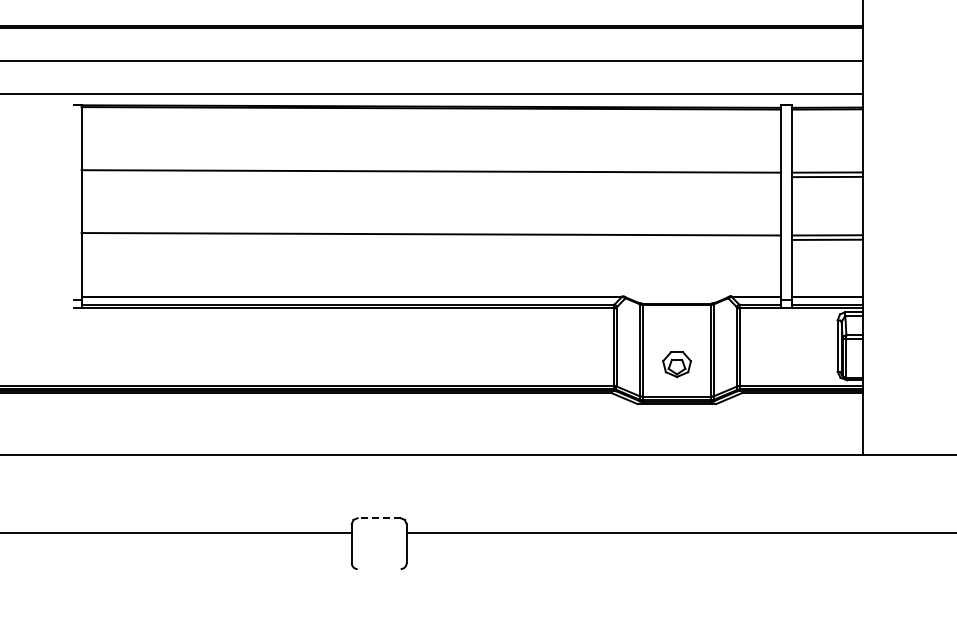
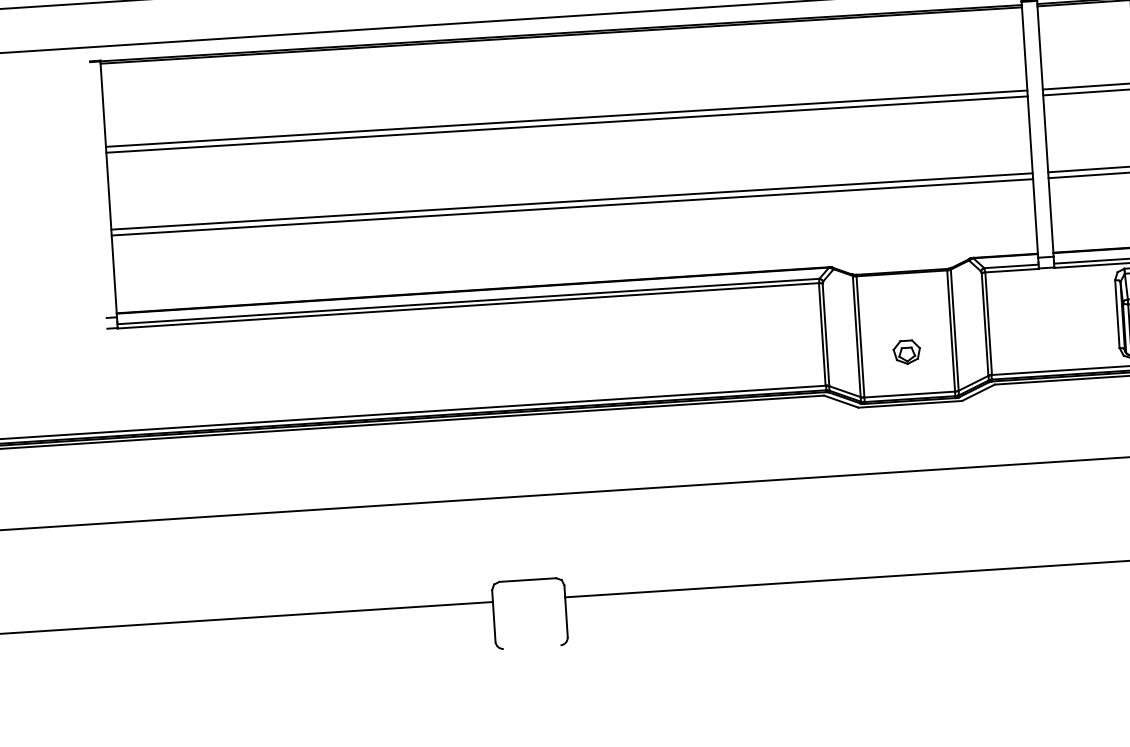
line: (430, 175) -> (566, 124), added
line: (430, 238) -> (571, 207), added
part: (676, 364) -> (906, 352), size x0.71
line: (379, 518) -> (528, 580), dashed -> solid

